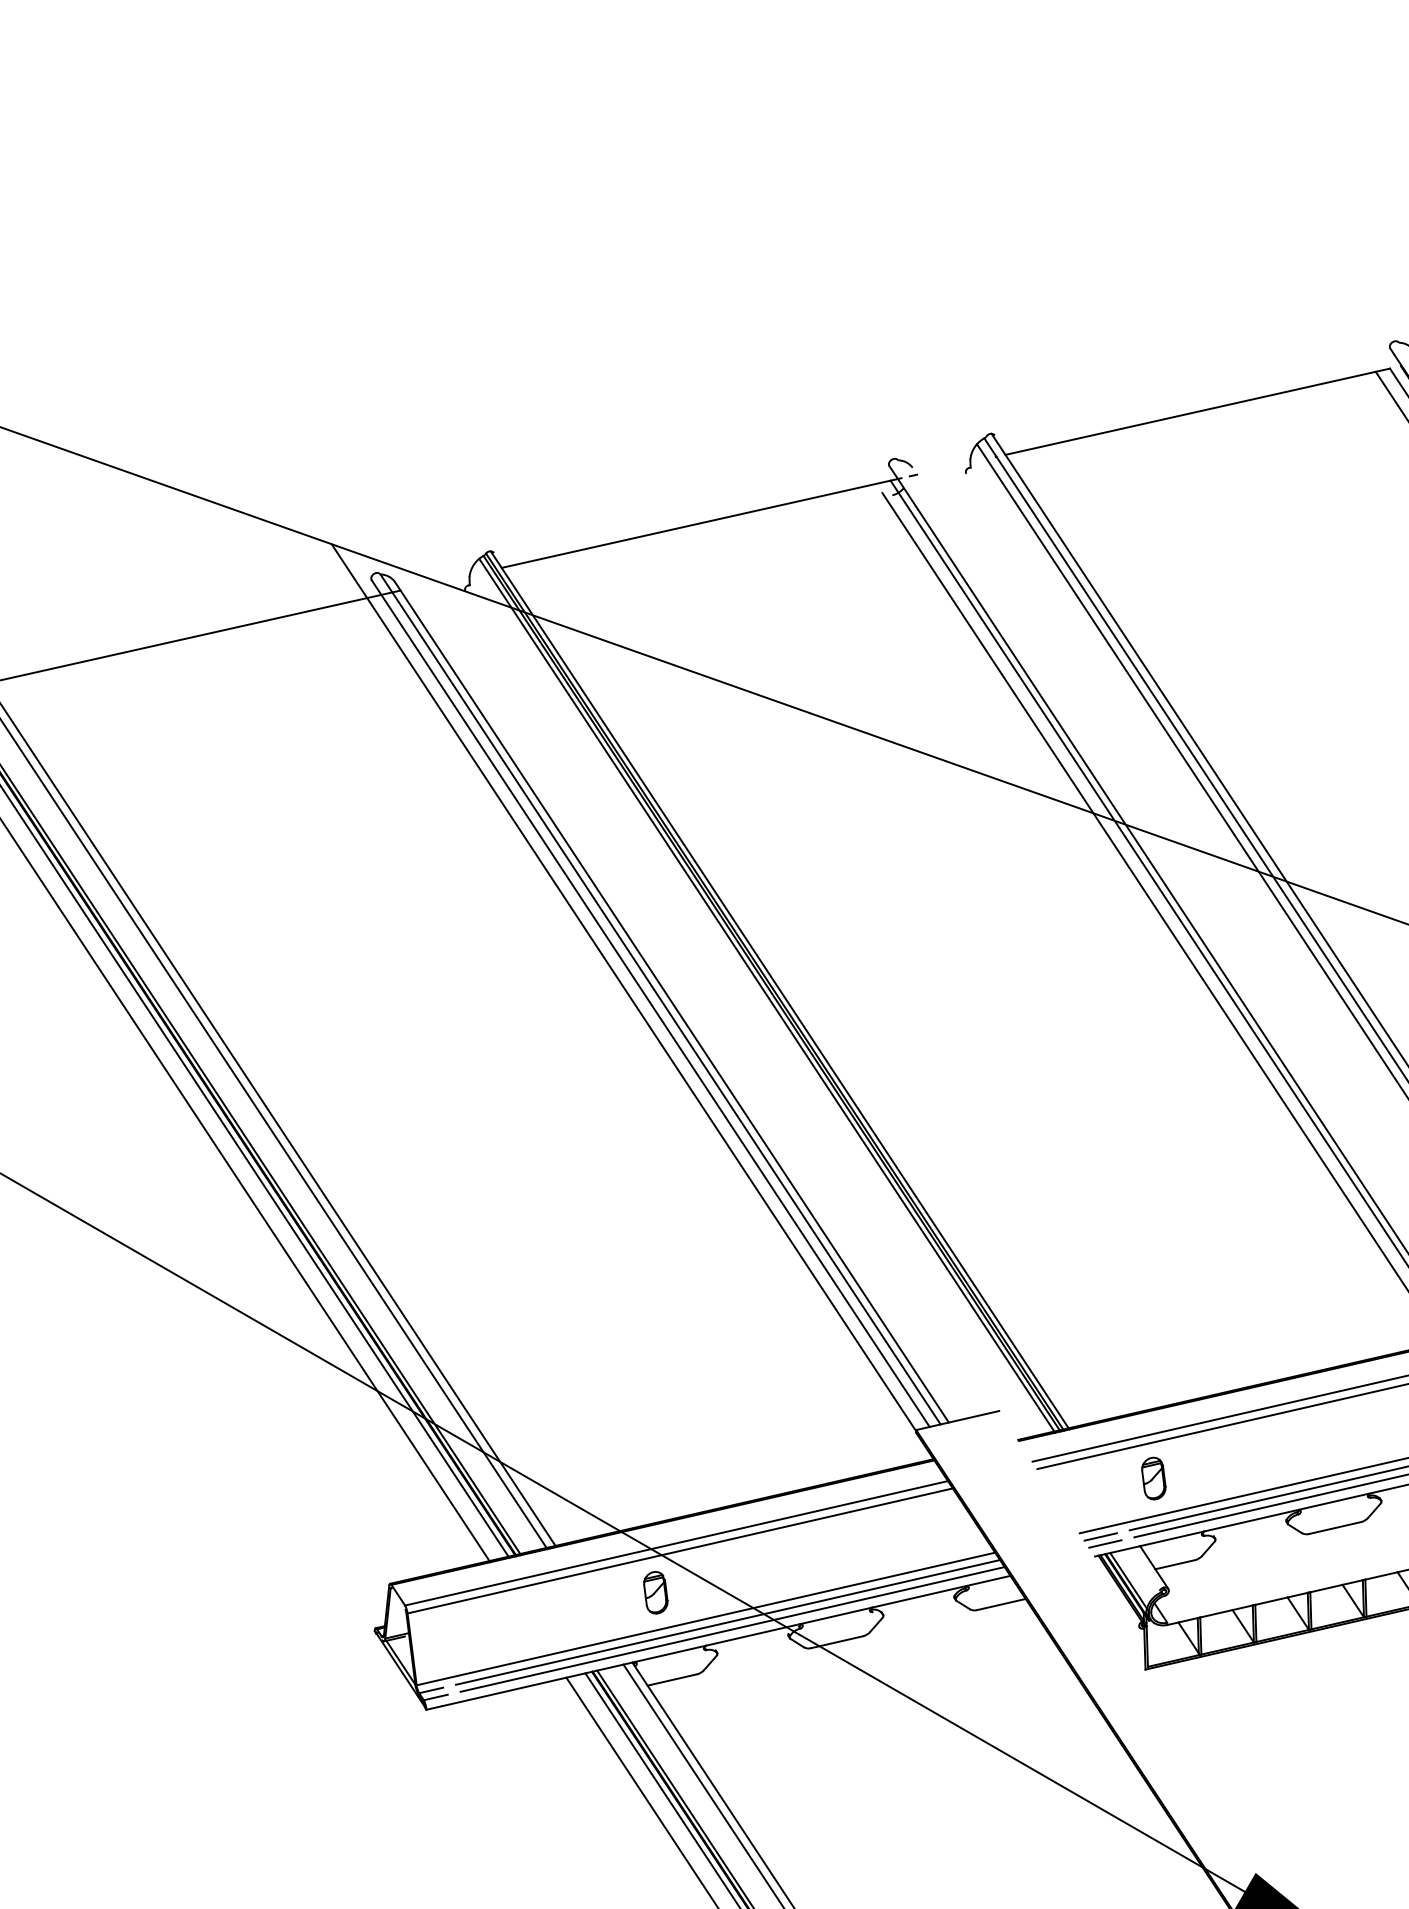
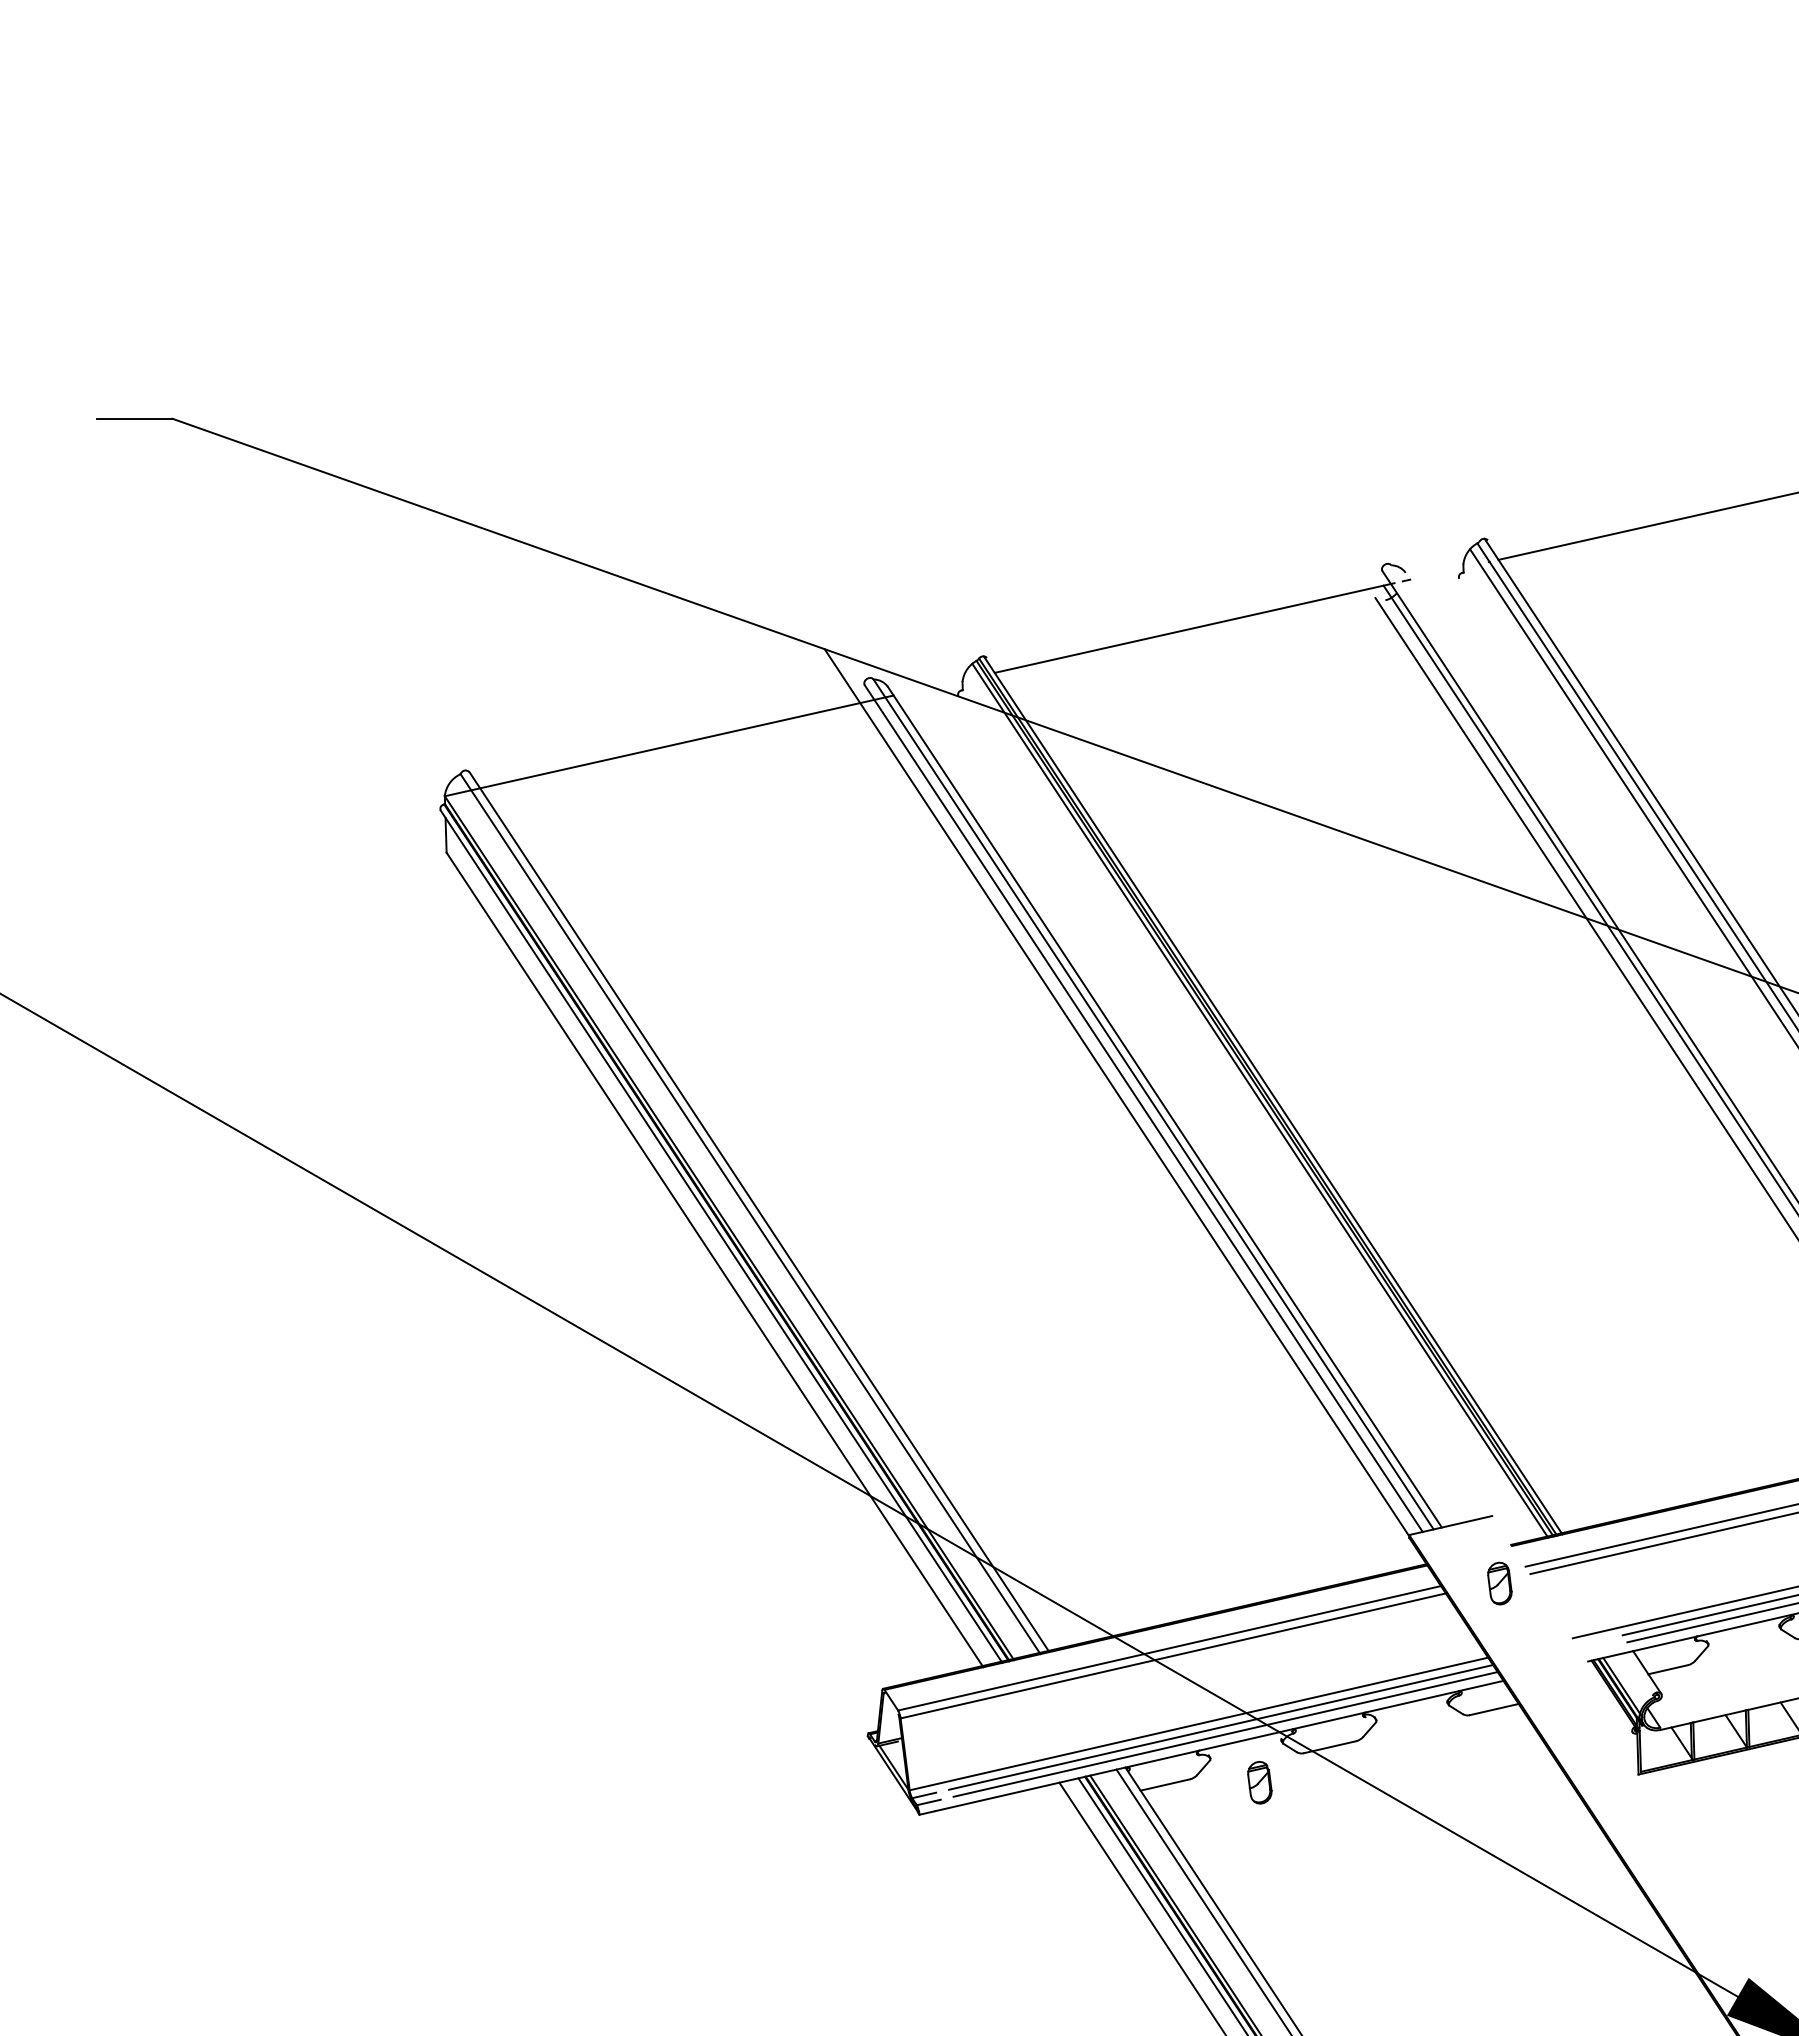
part: (1153, 1478) -> (1499, 1583), moved
line: (1100, 1536) -> (1593, 1641), removed
line: (1105, 1543) -> (1598, 1648), removed
part: (655, 1592) -> (1259, 1782), moved

